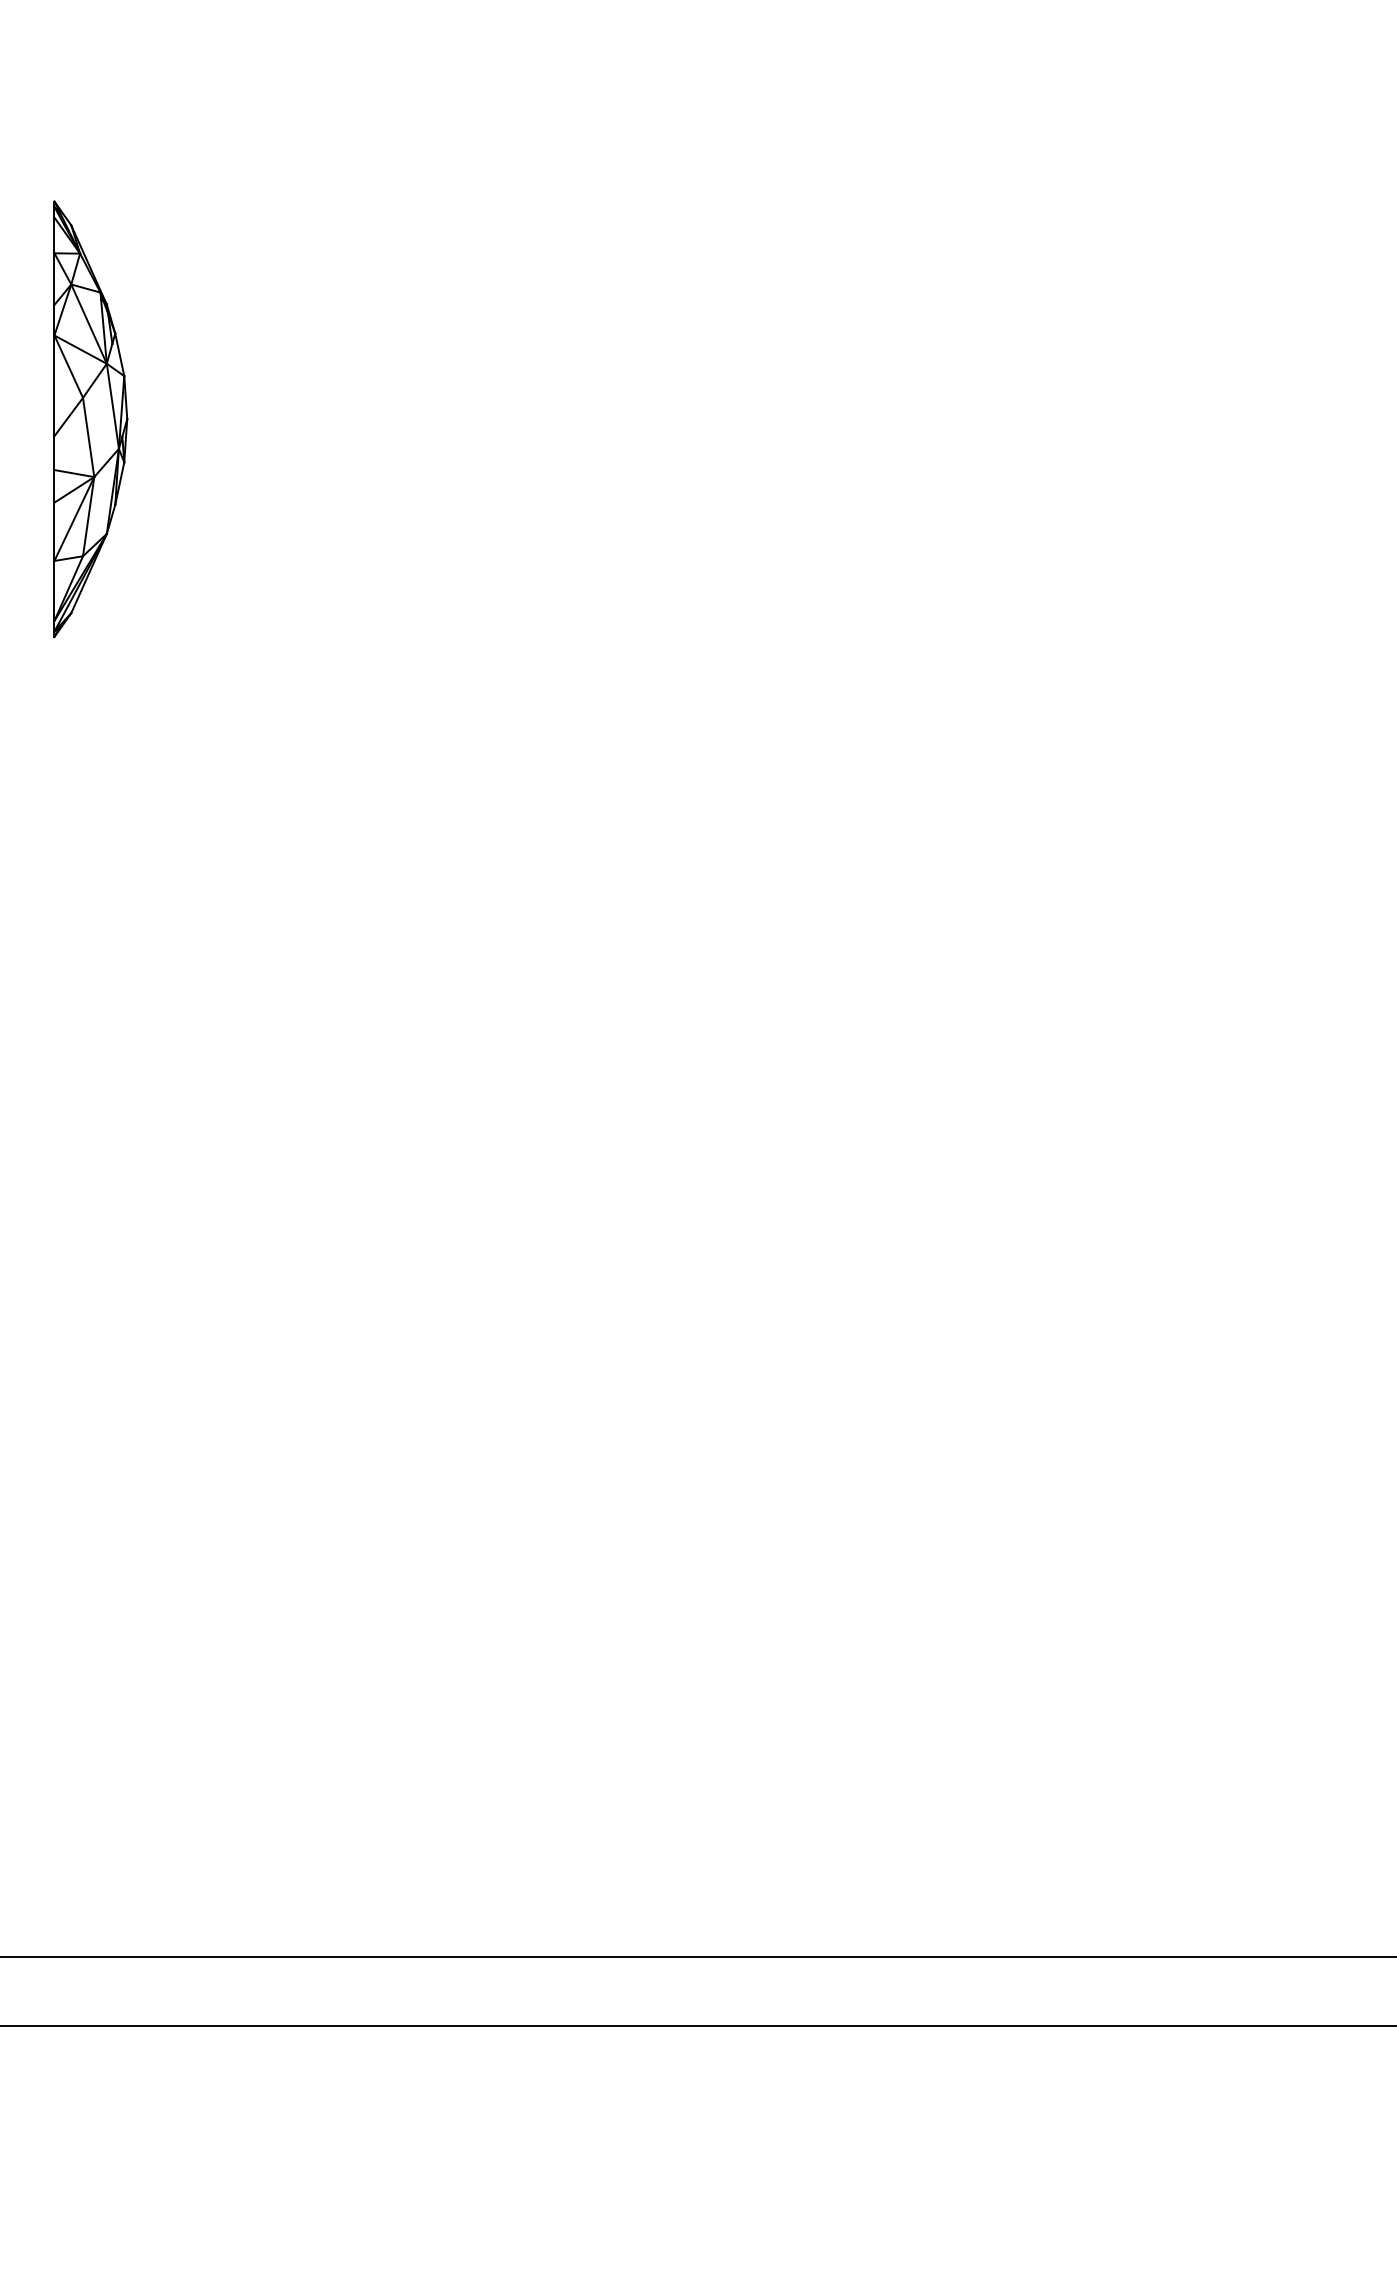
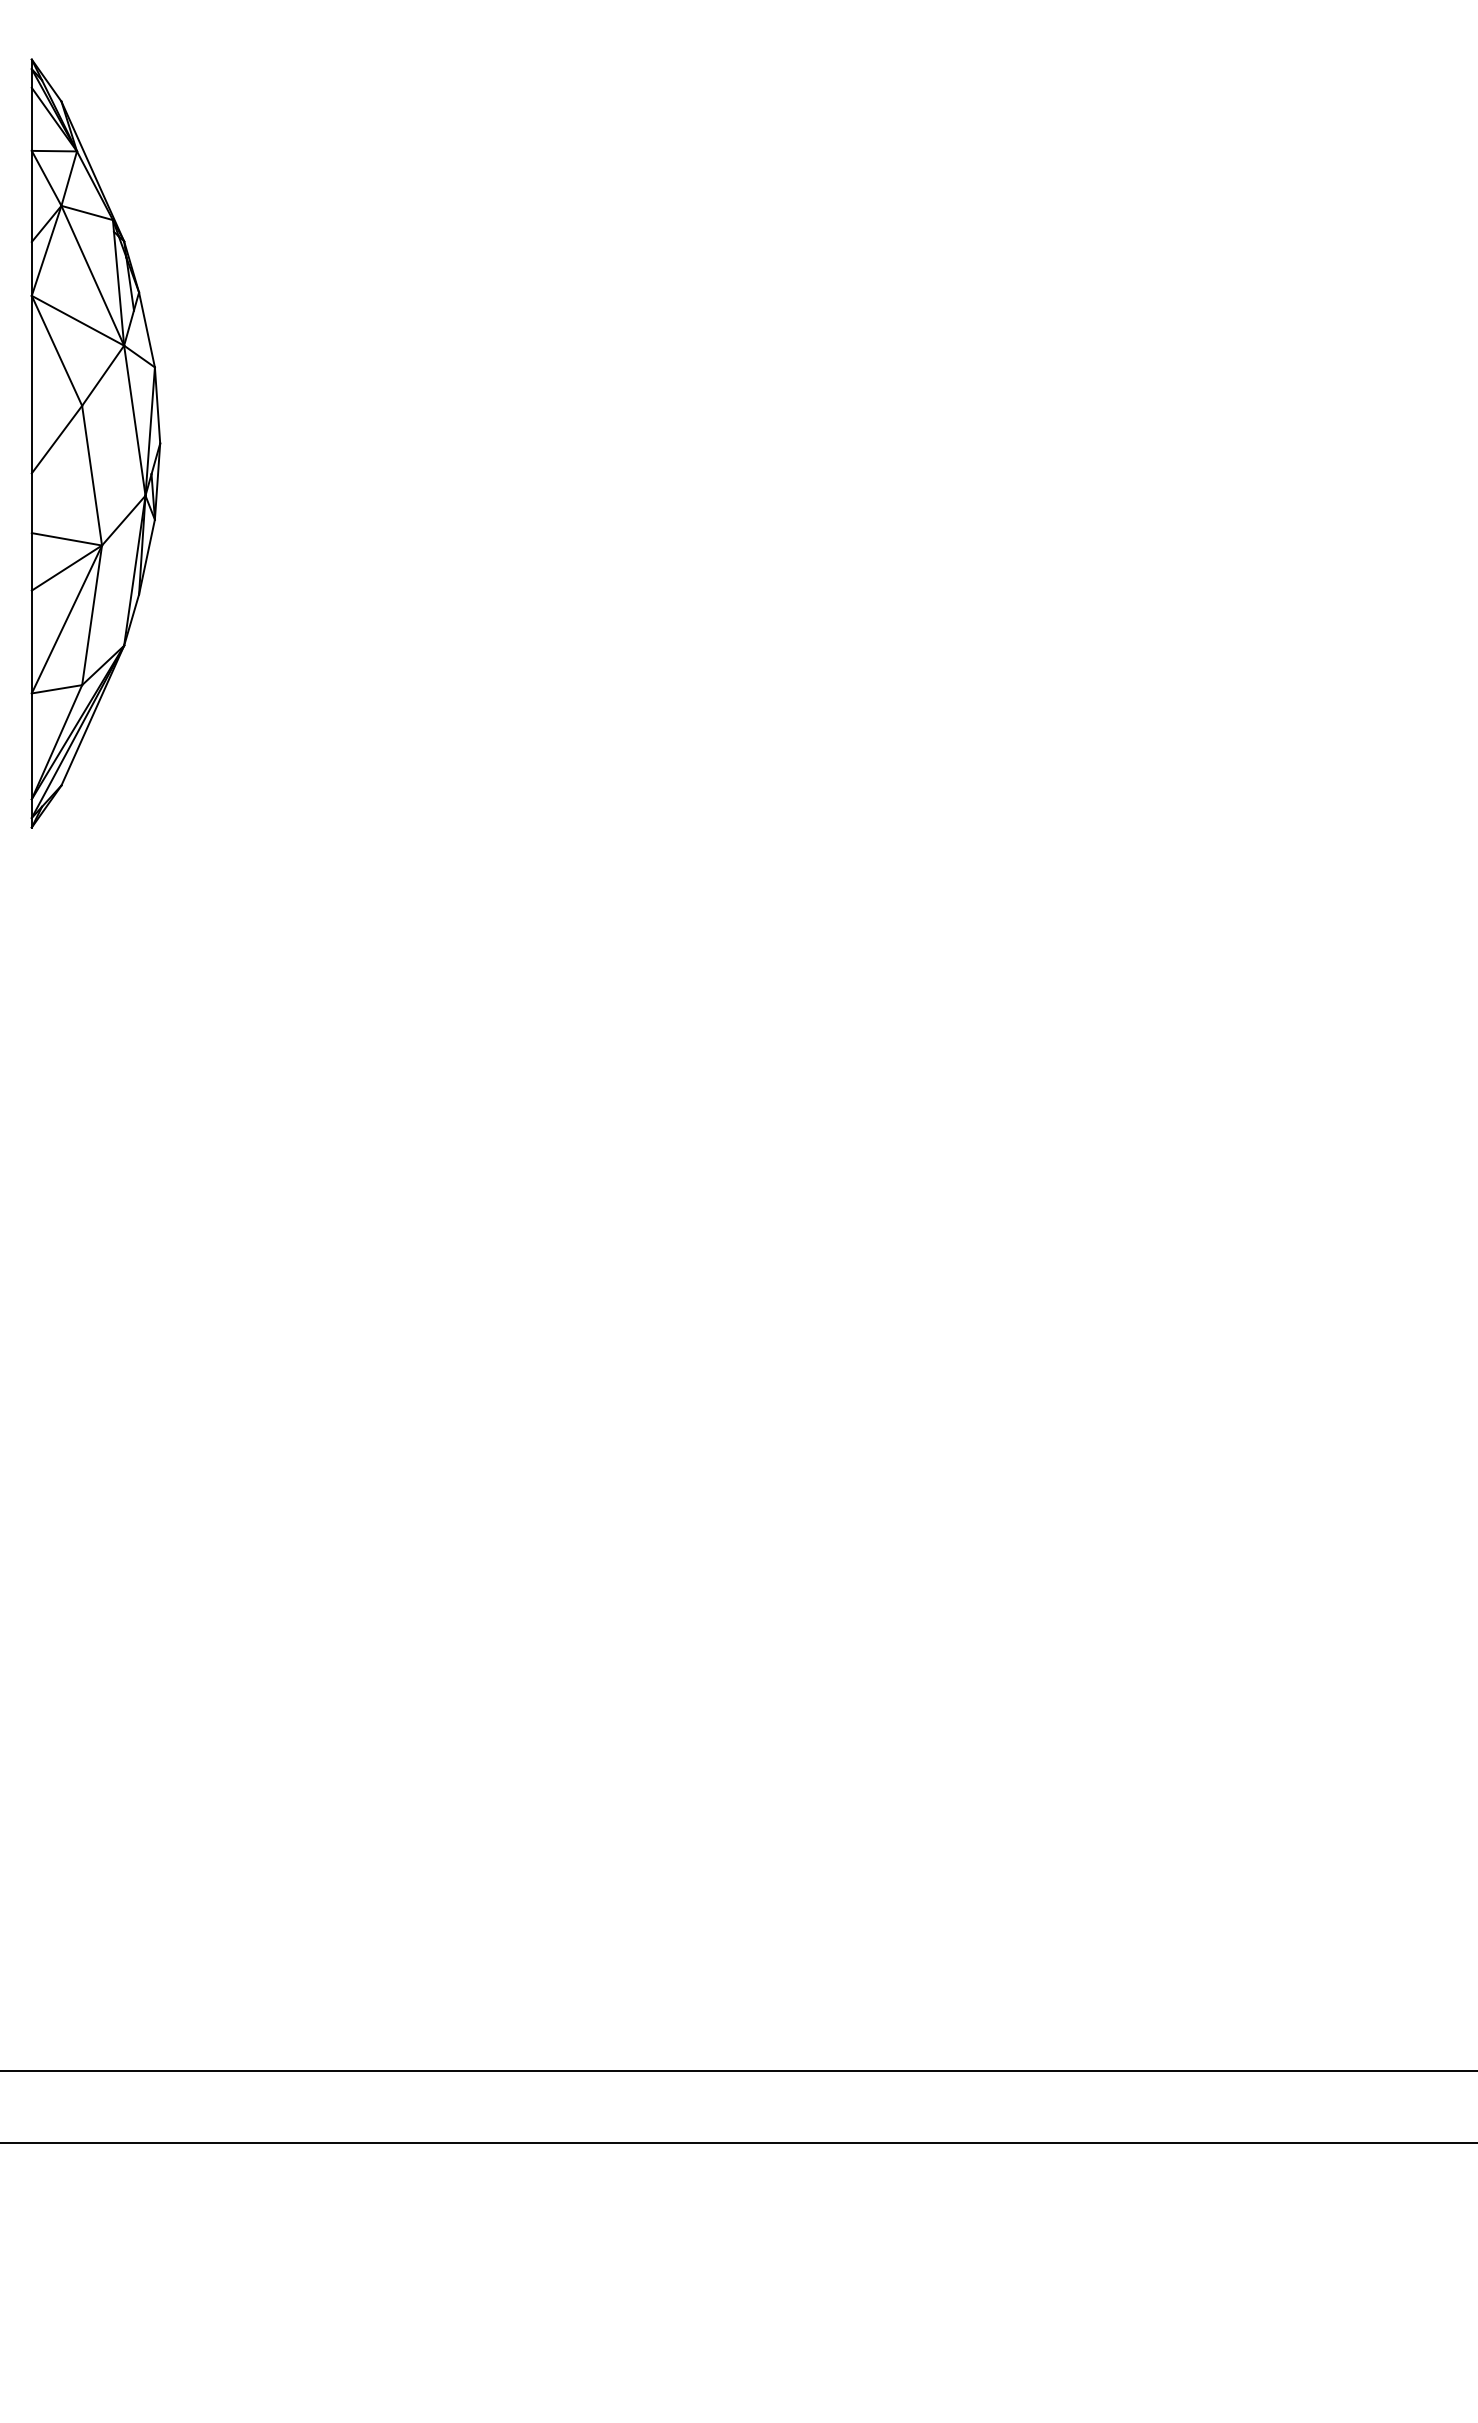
part: (90, 419) -> (95, 443), size x1.67

